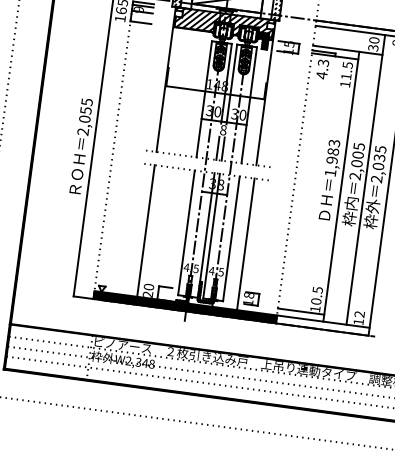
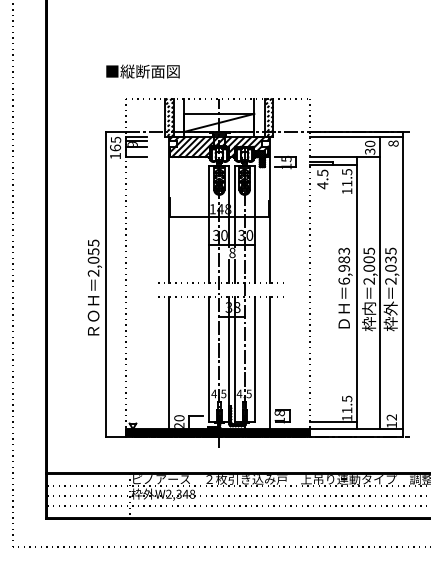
text: (323, 62) -> (322, 172), 4.3 -> 4.5
text: (329, 172) -> (343, 280), 1,983 -> 6,983
text: (316, 301) -> (347, 410), 10.5 -> 11.5

